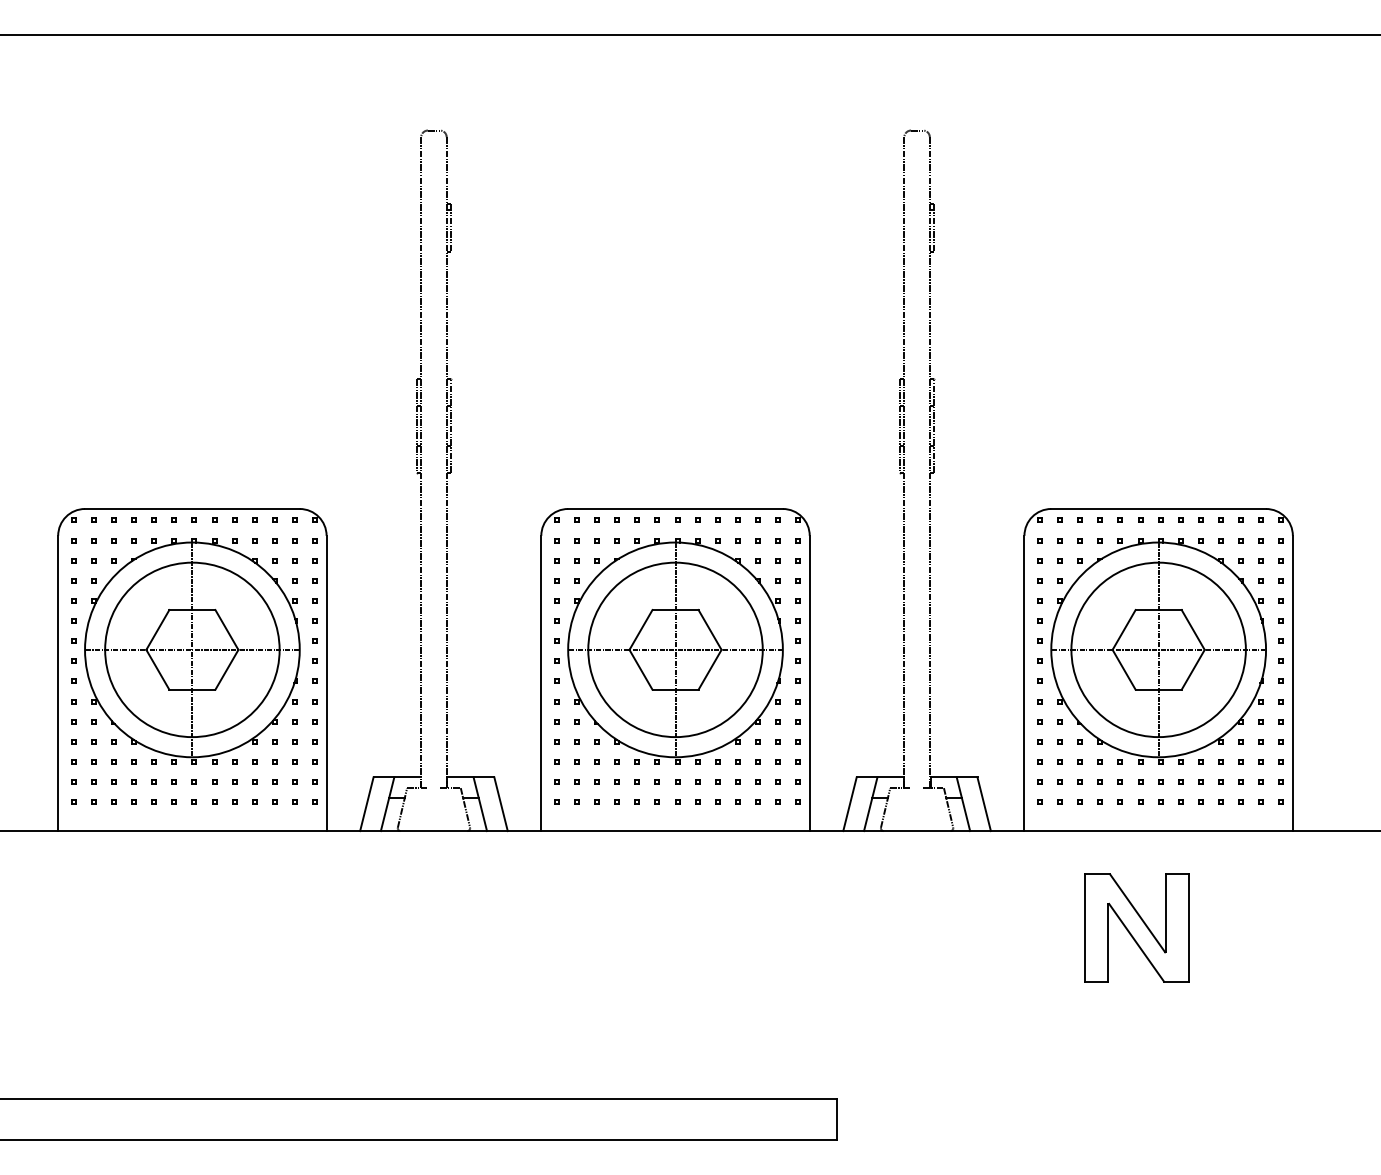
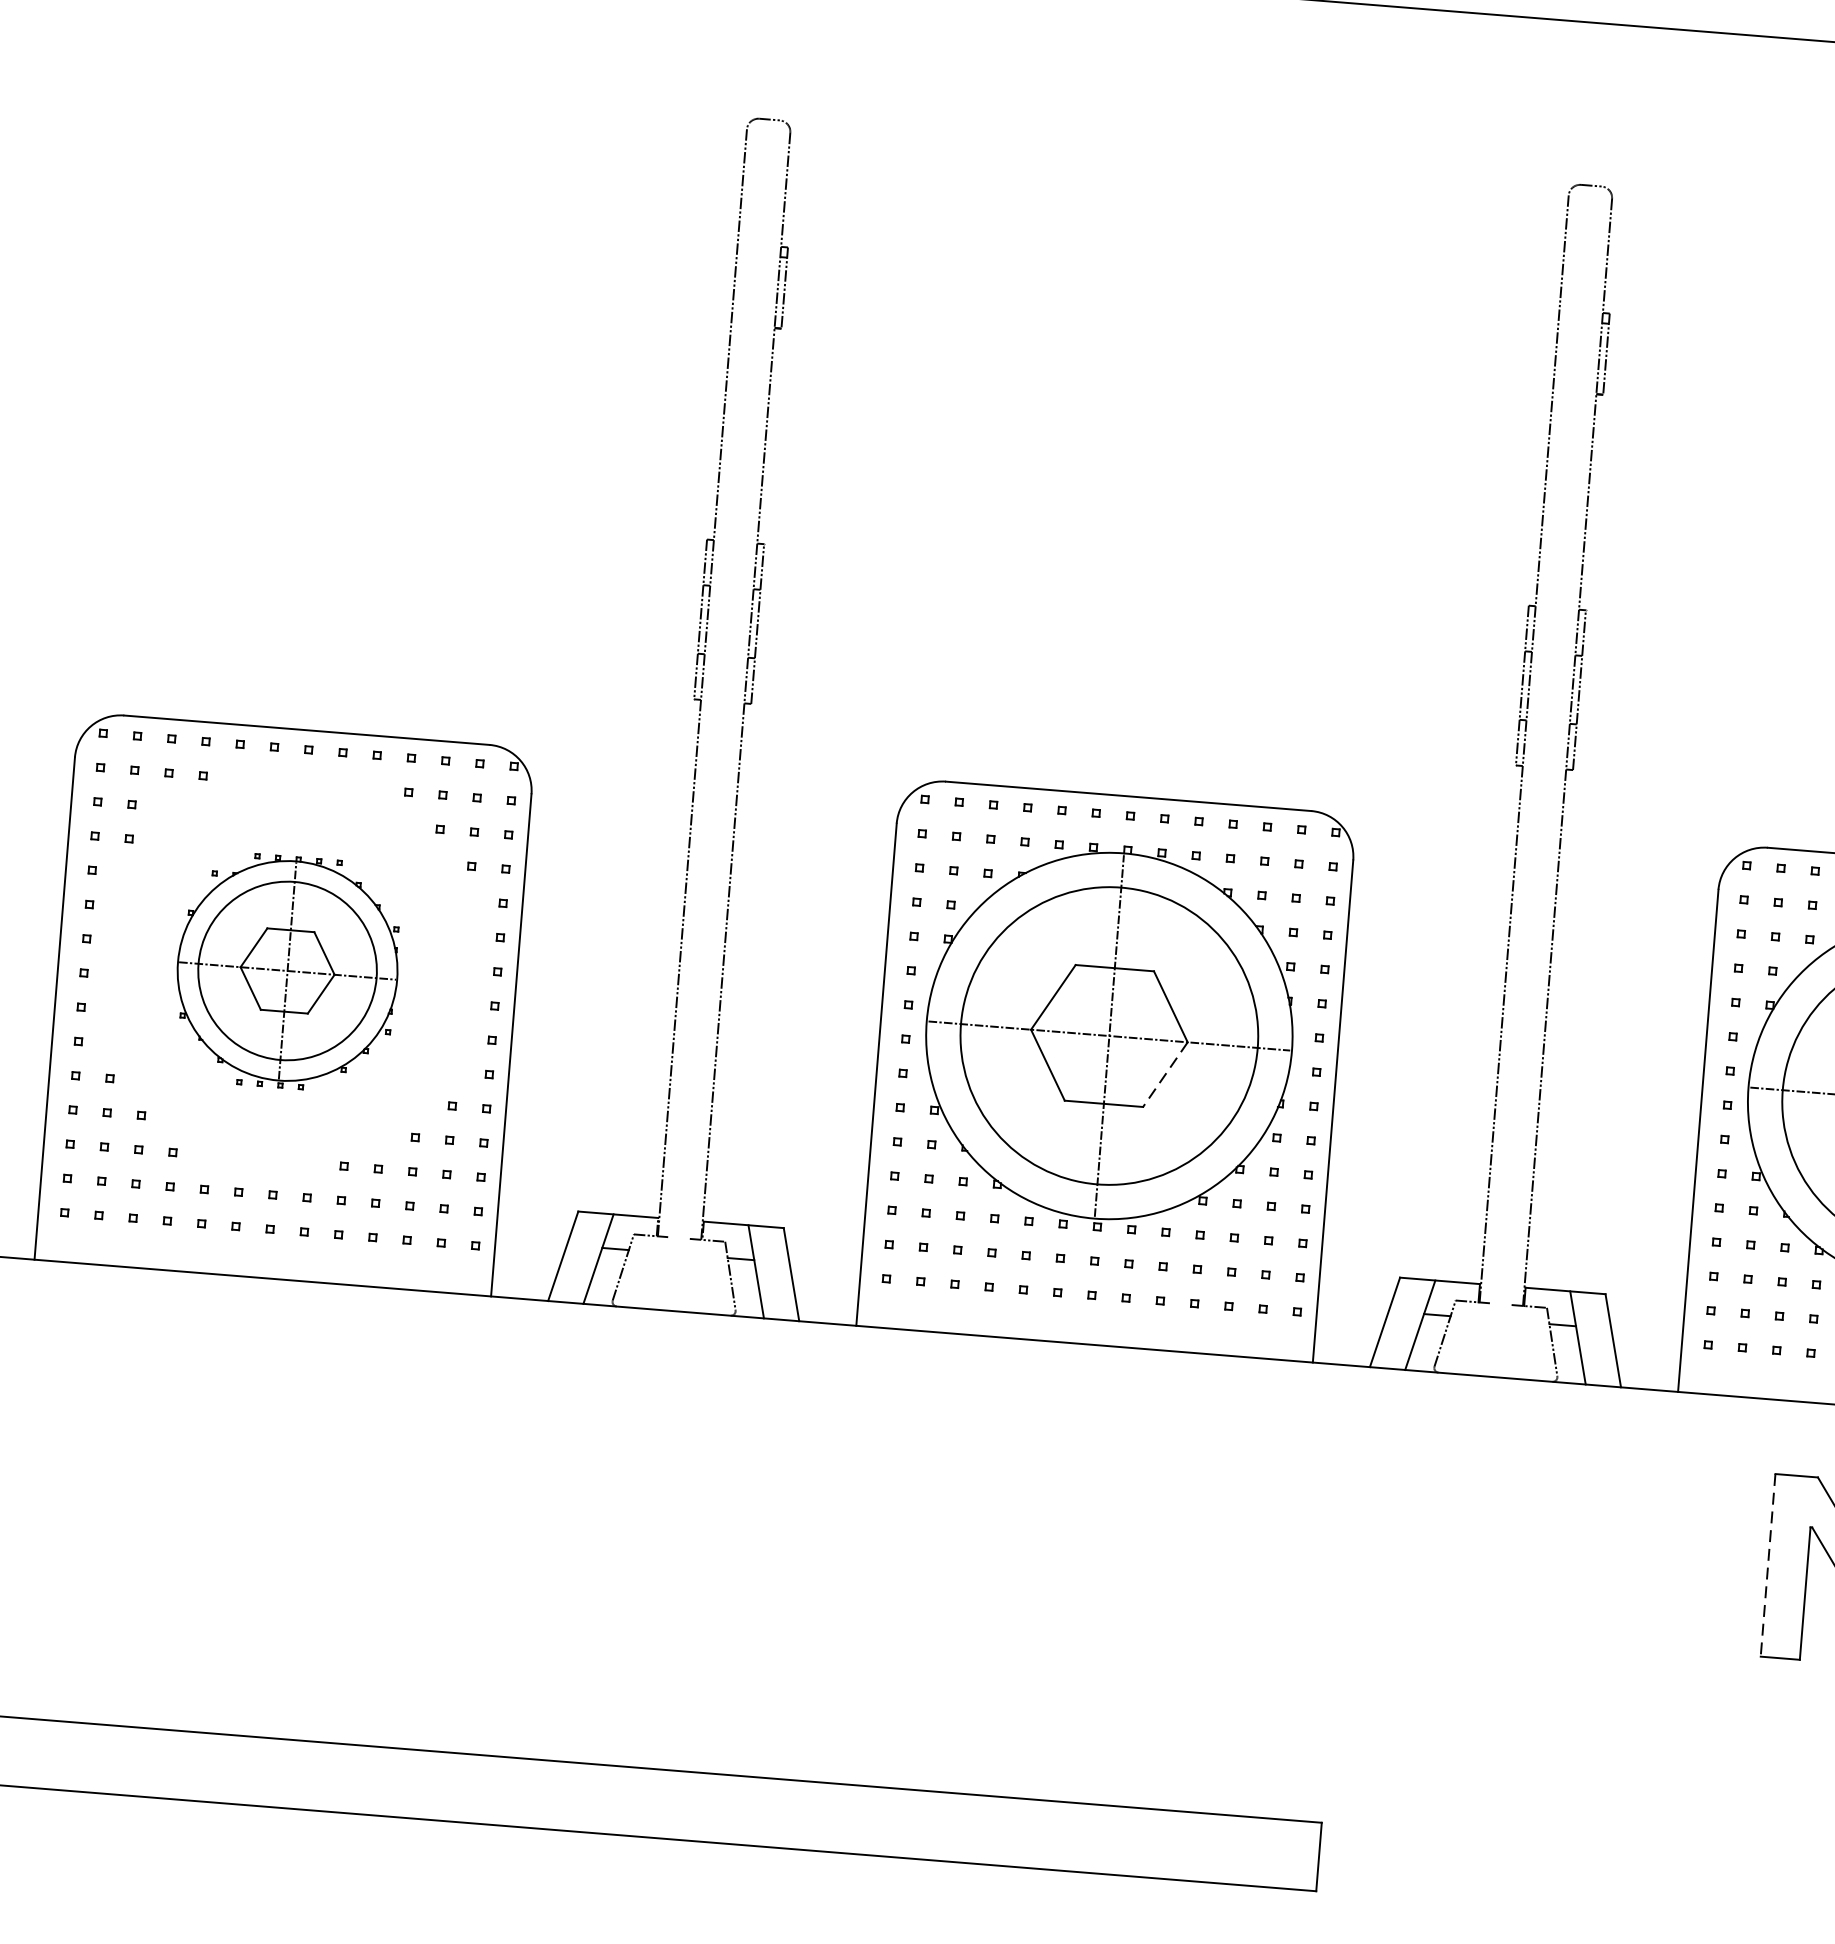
part: (192, 651) -> (287, 972), size x0.6
line: (709, 670) -> (1164, 1075), solid -> dashed
line: (1085, 928) -> (1768, 1565), solid -> dashed

